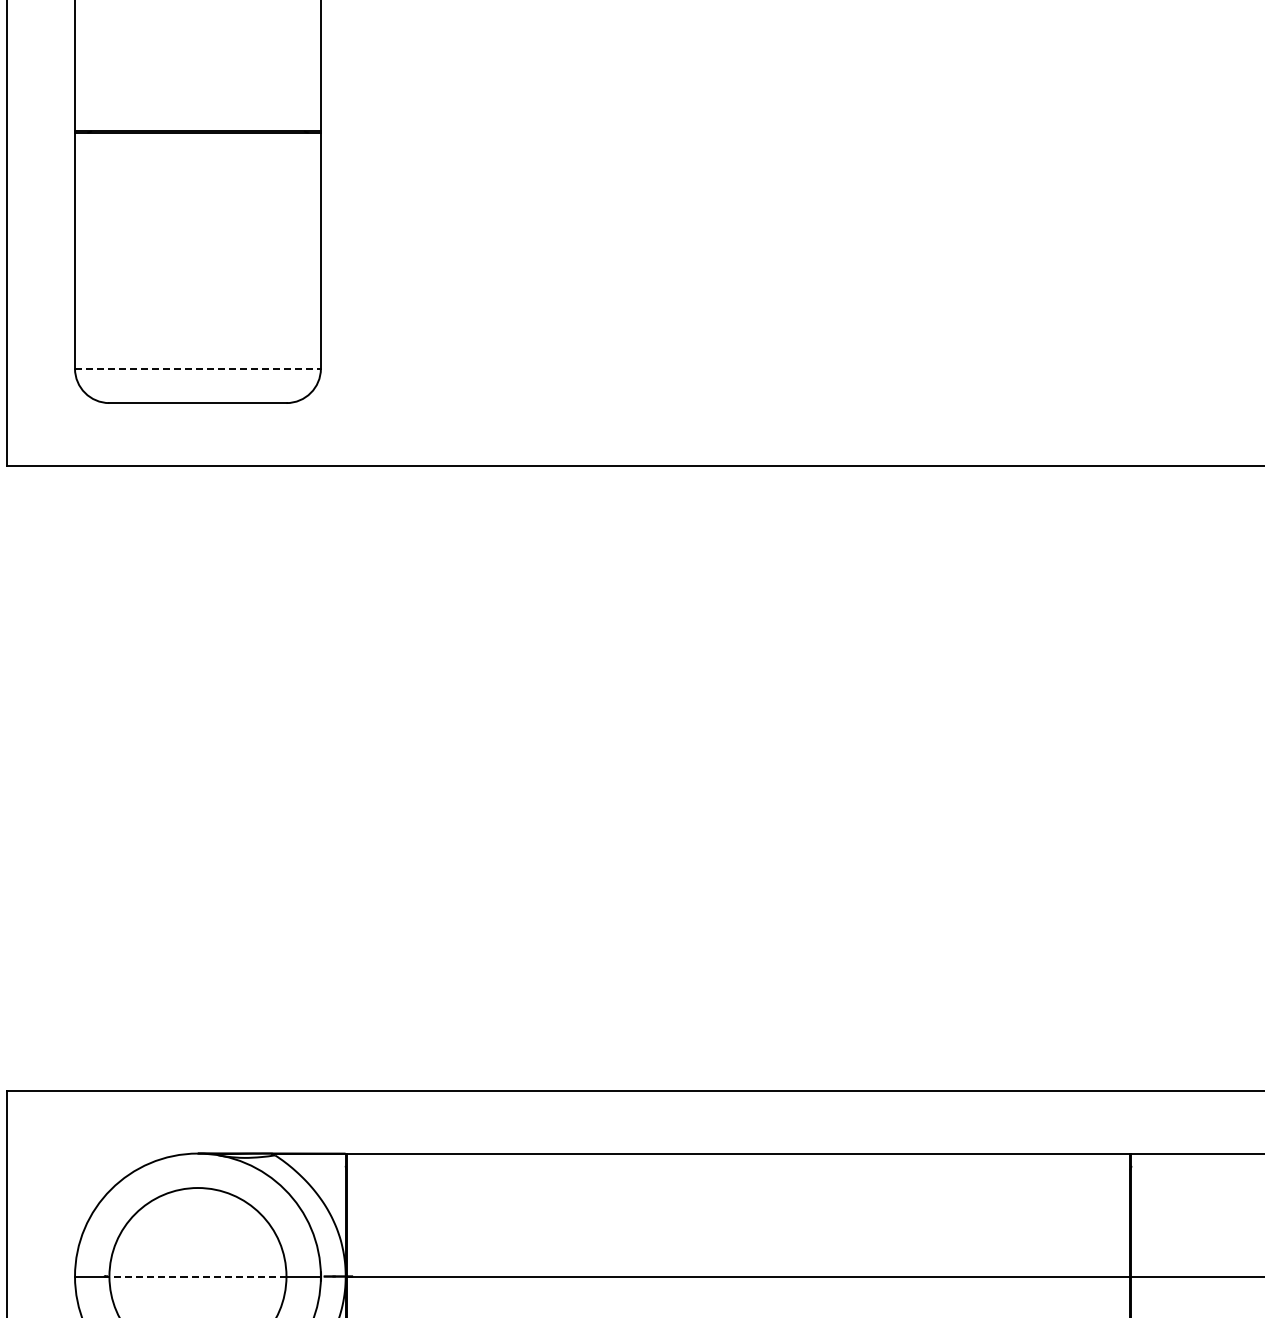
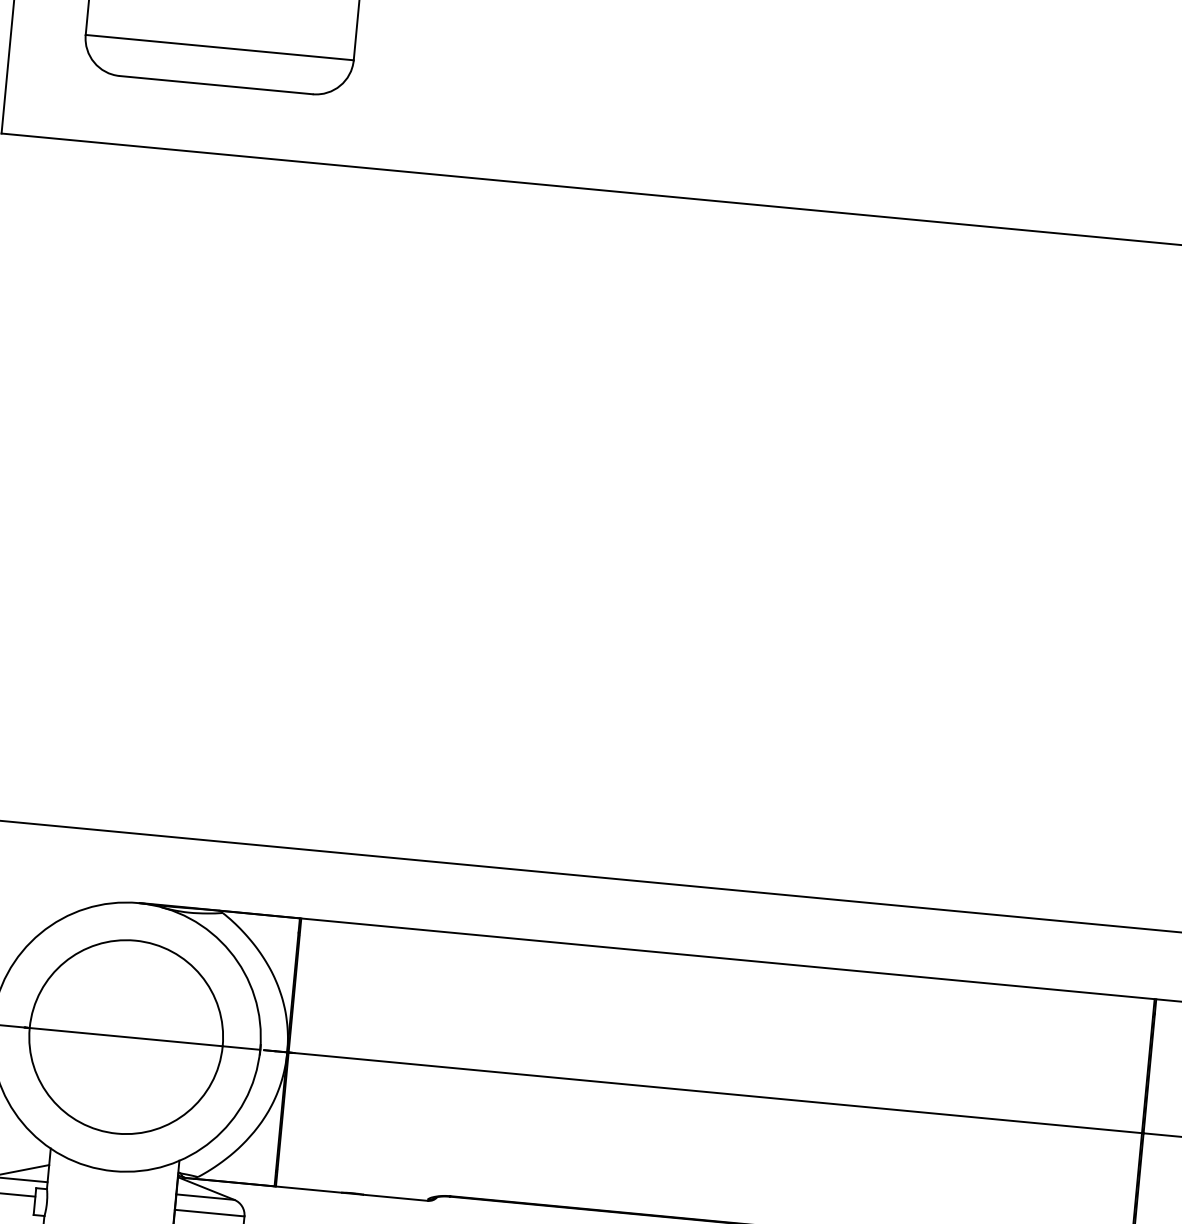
line: (197, 368) -> (219, 47), dashed -> solid
line: (197, 1276) -> (125, 1037), dashed -> solid

